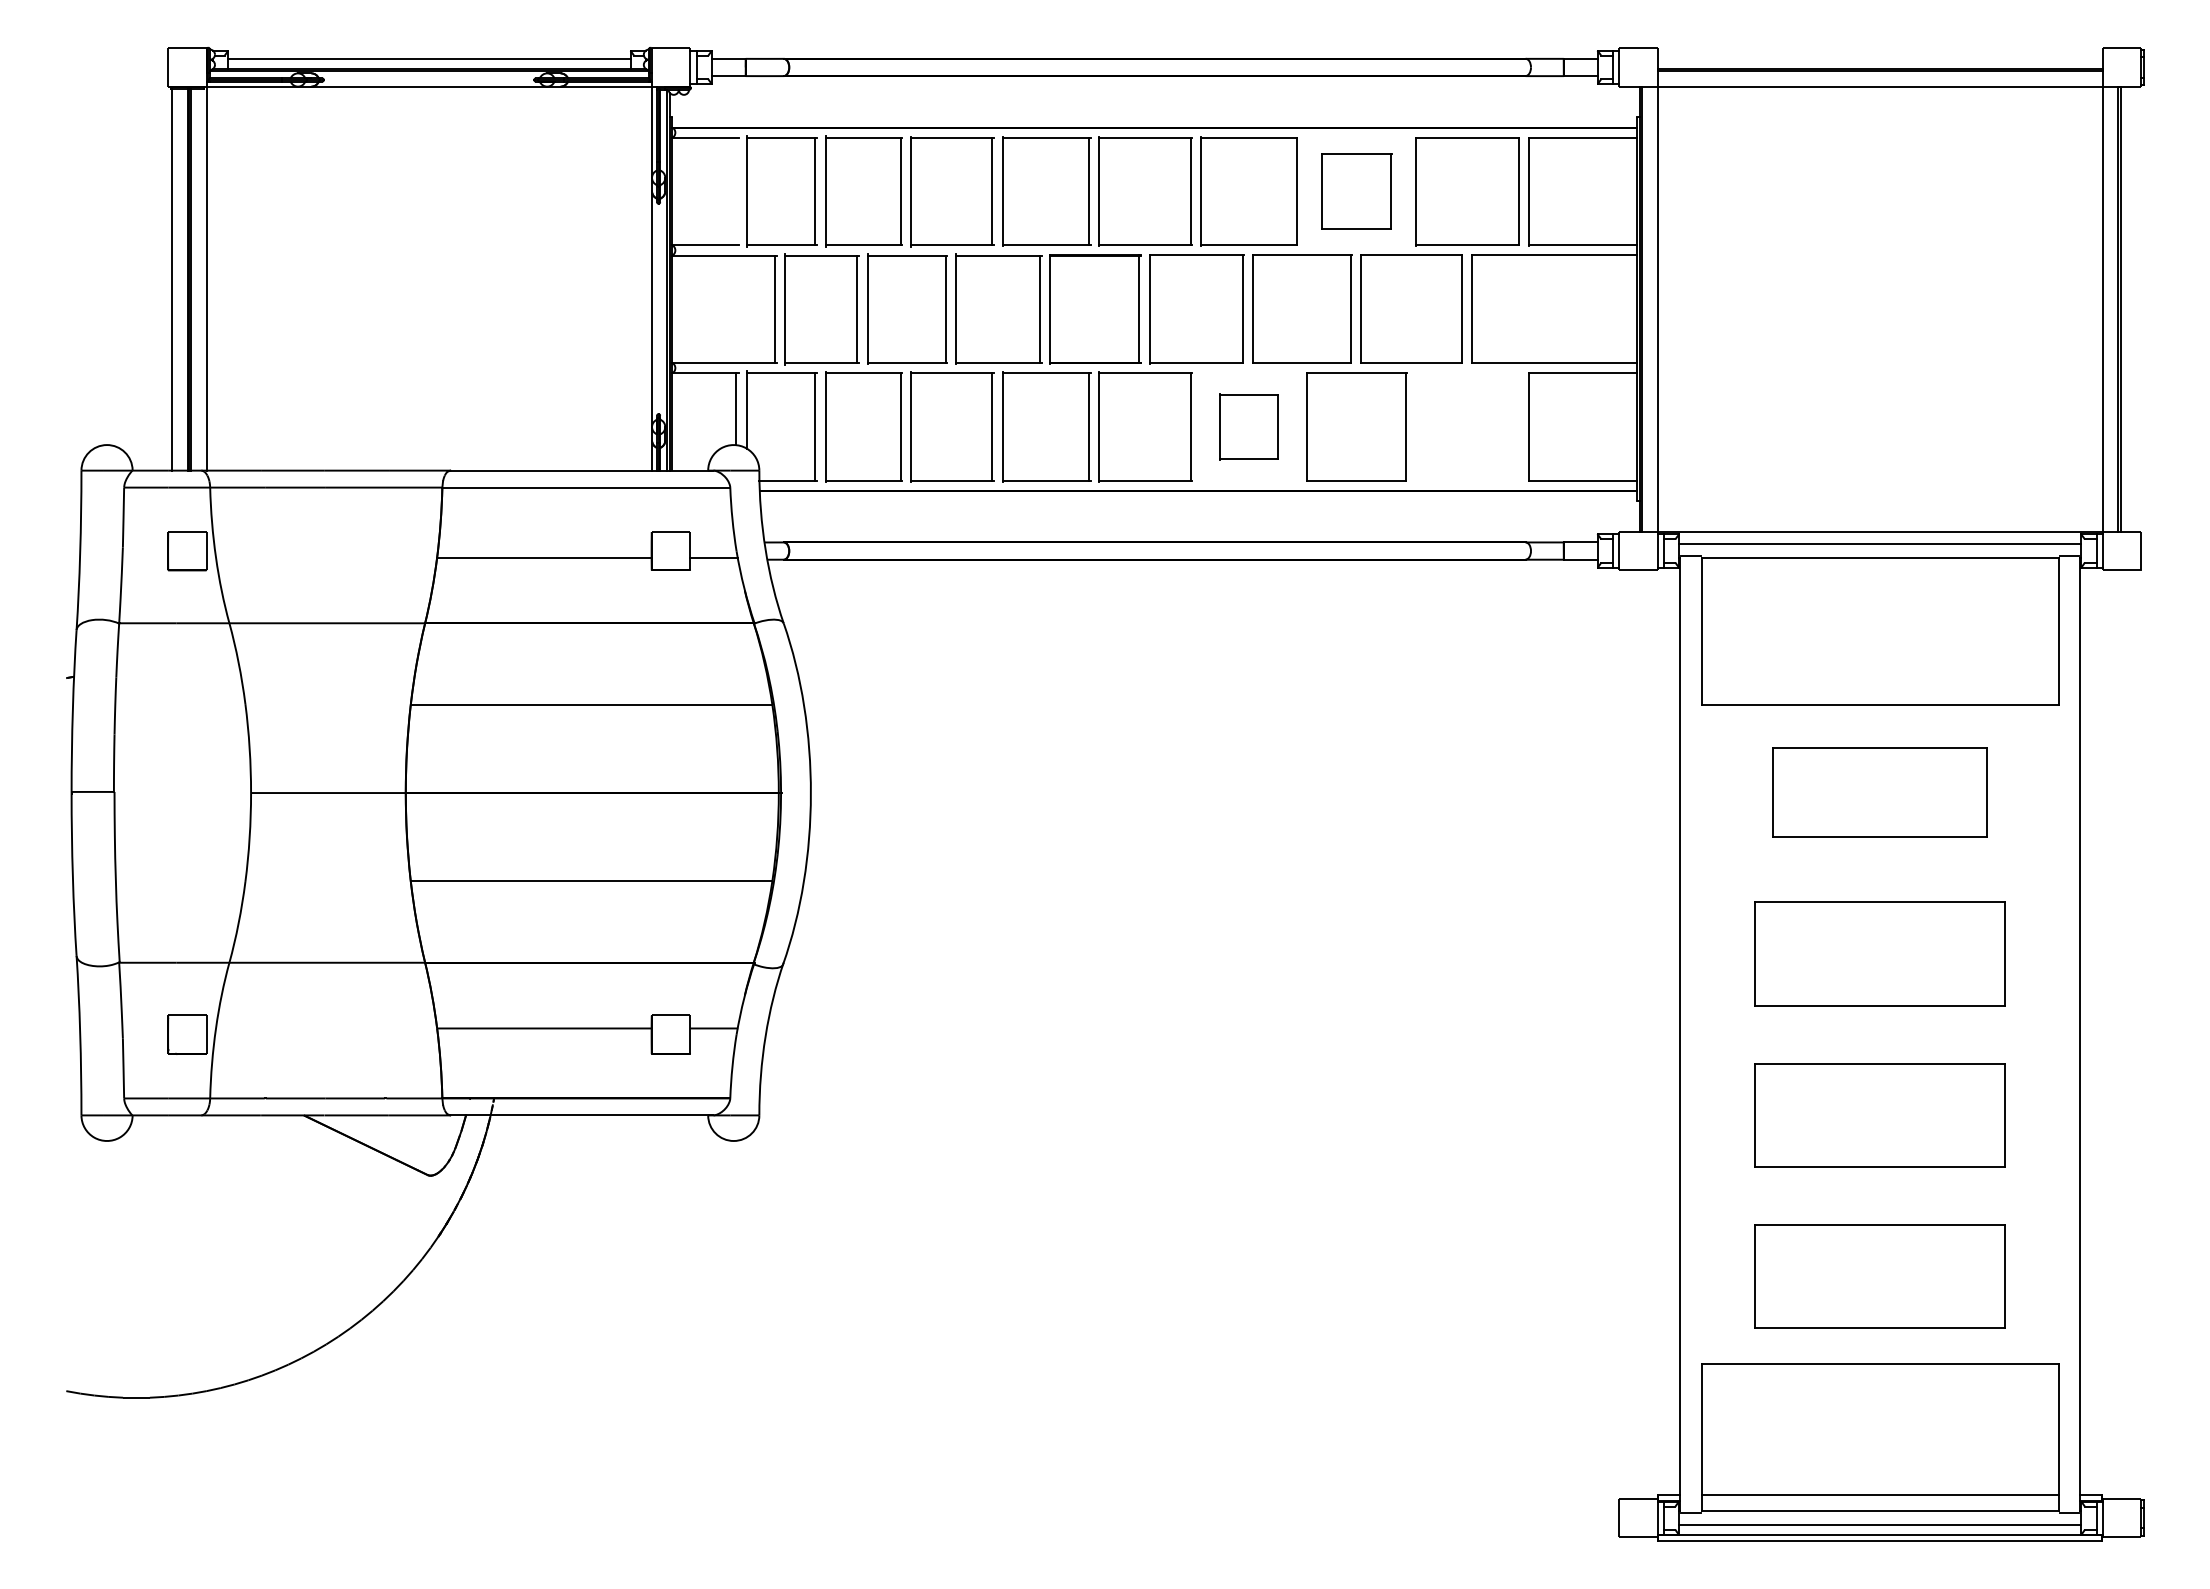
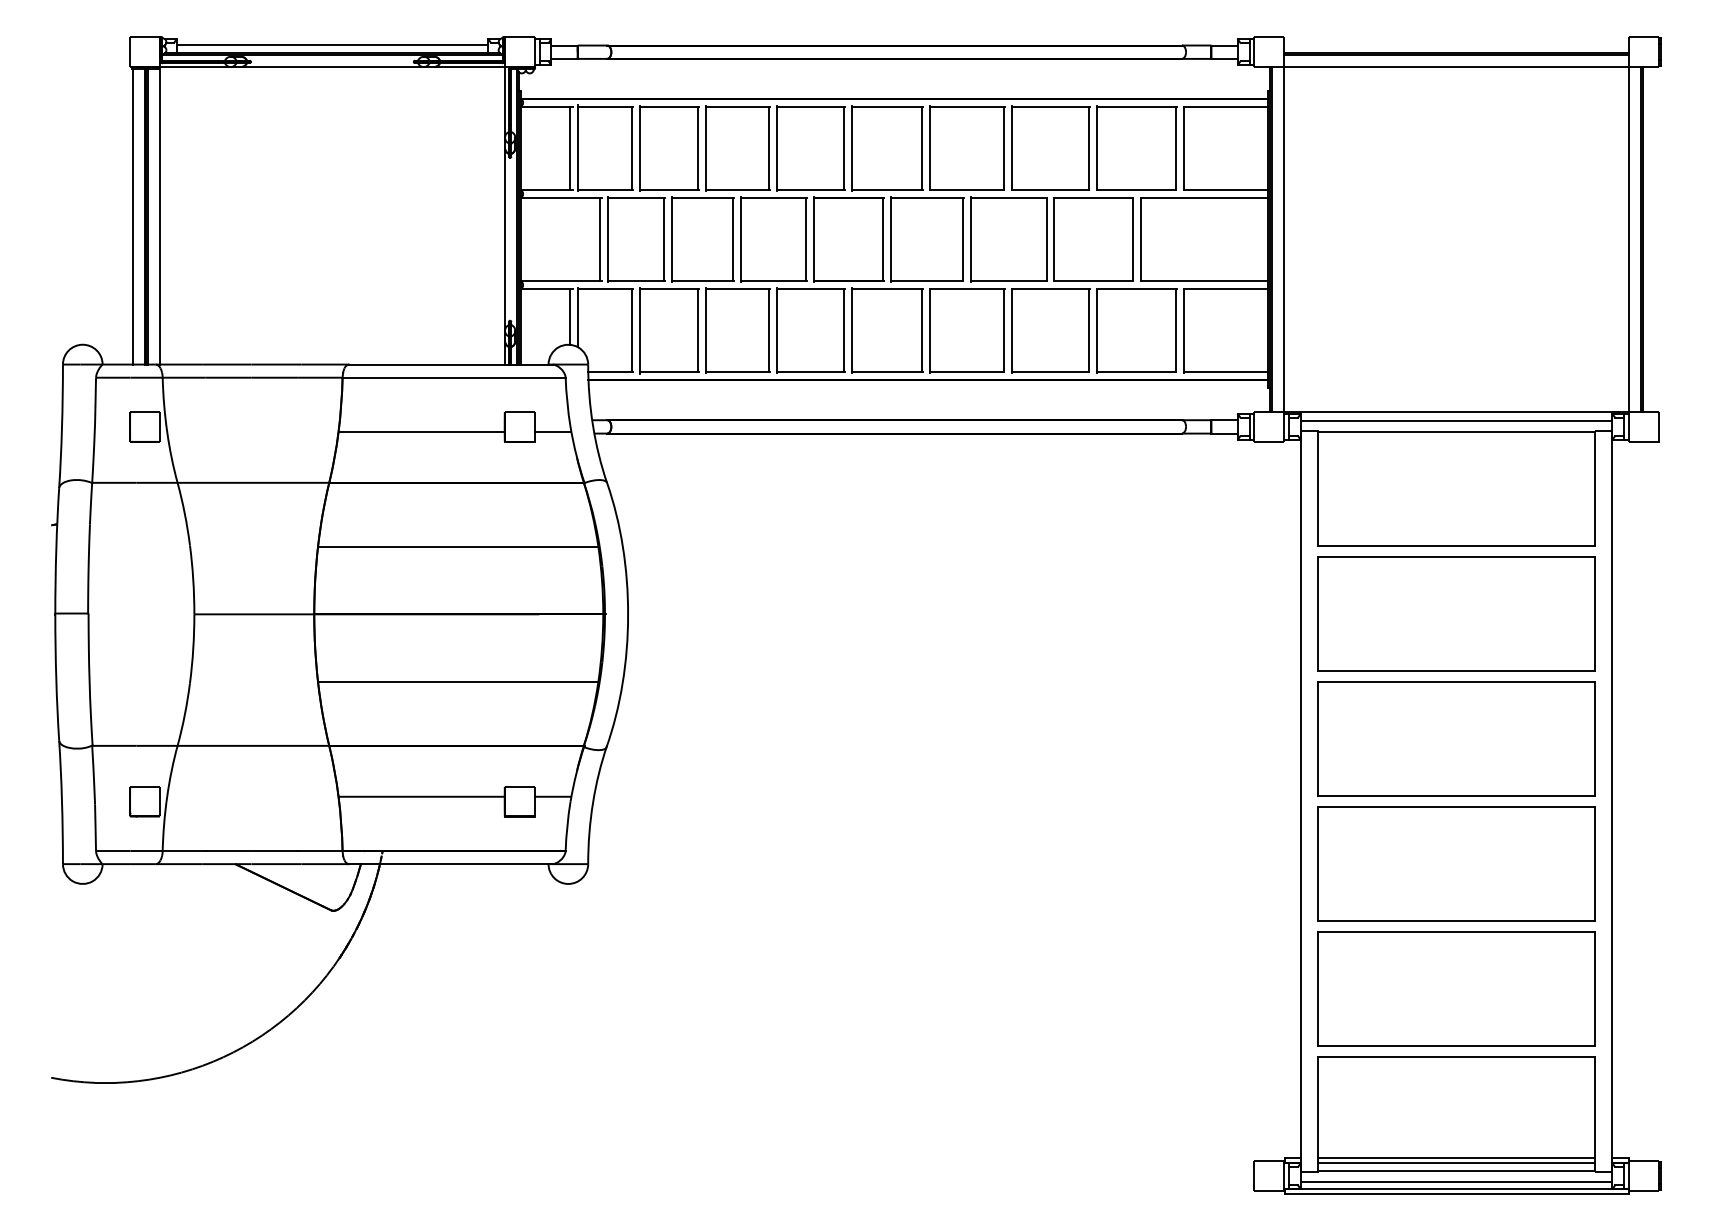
line: (736, 191) -> (570, 148), added
part: (1356, 191) -> (1050, 148), size x1.43
part: (1248, 426) -> (967, 330), size x1.67
part: (1467, 426) -> (1136, 330), added
part: (1880, 792) -> (1456, 613), size x1.67
part: (1880, 953) -> (1456, 738), size x1.43
part: (1880, 1115) -> (1456, 864), size x1.43
part: (1880, 1276) -> (1456, 988), size x1.43
line: (1879, 1501) -> (1456, 1163), added

